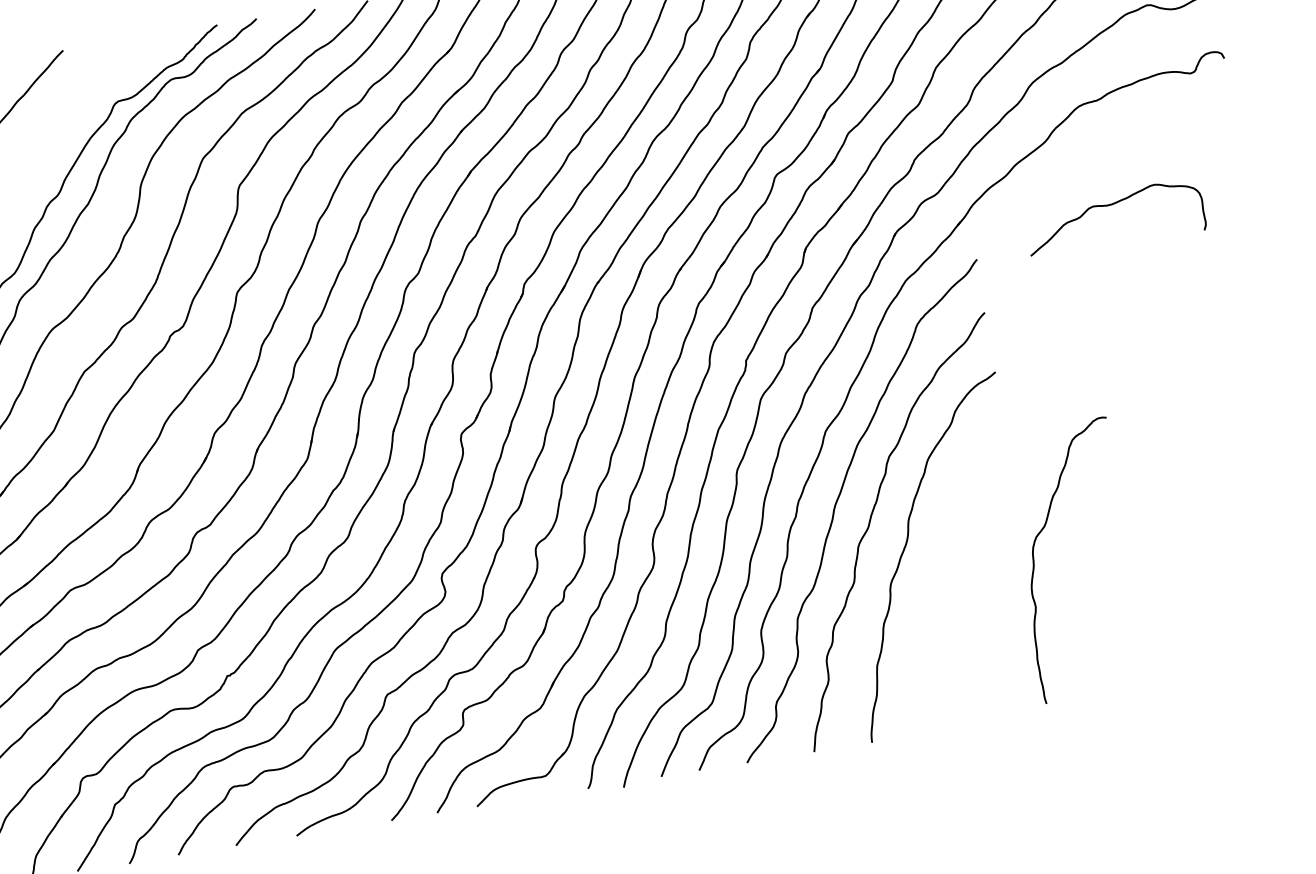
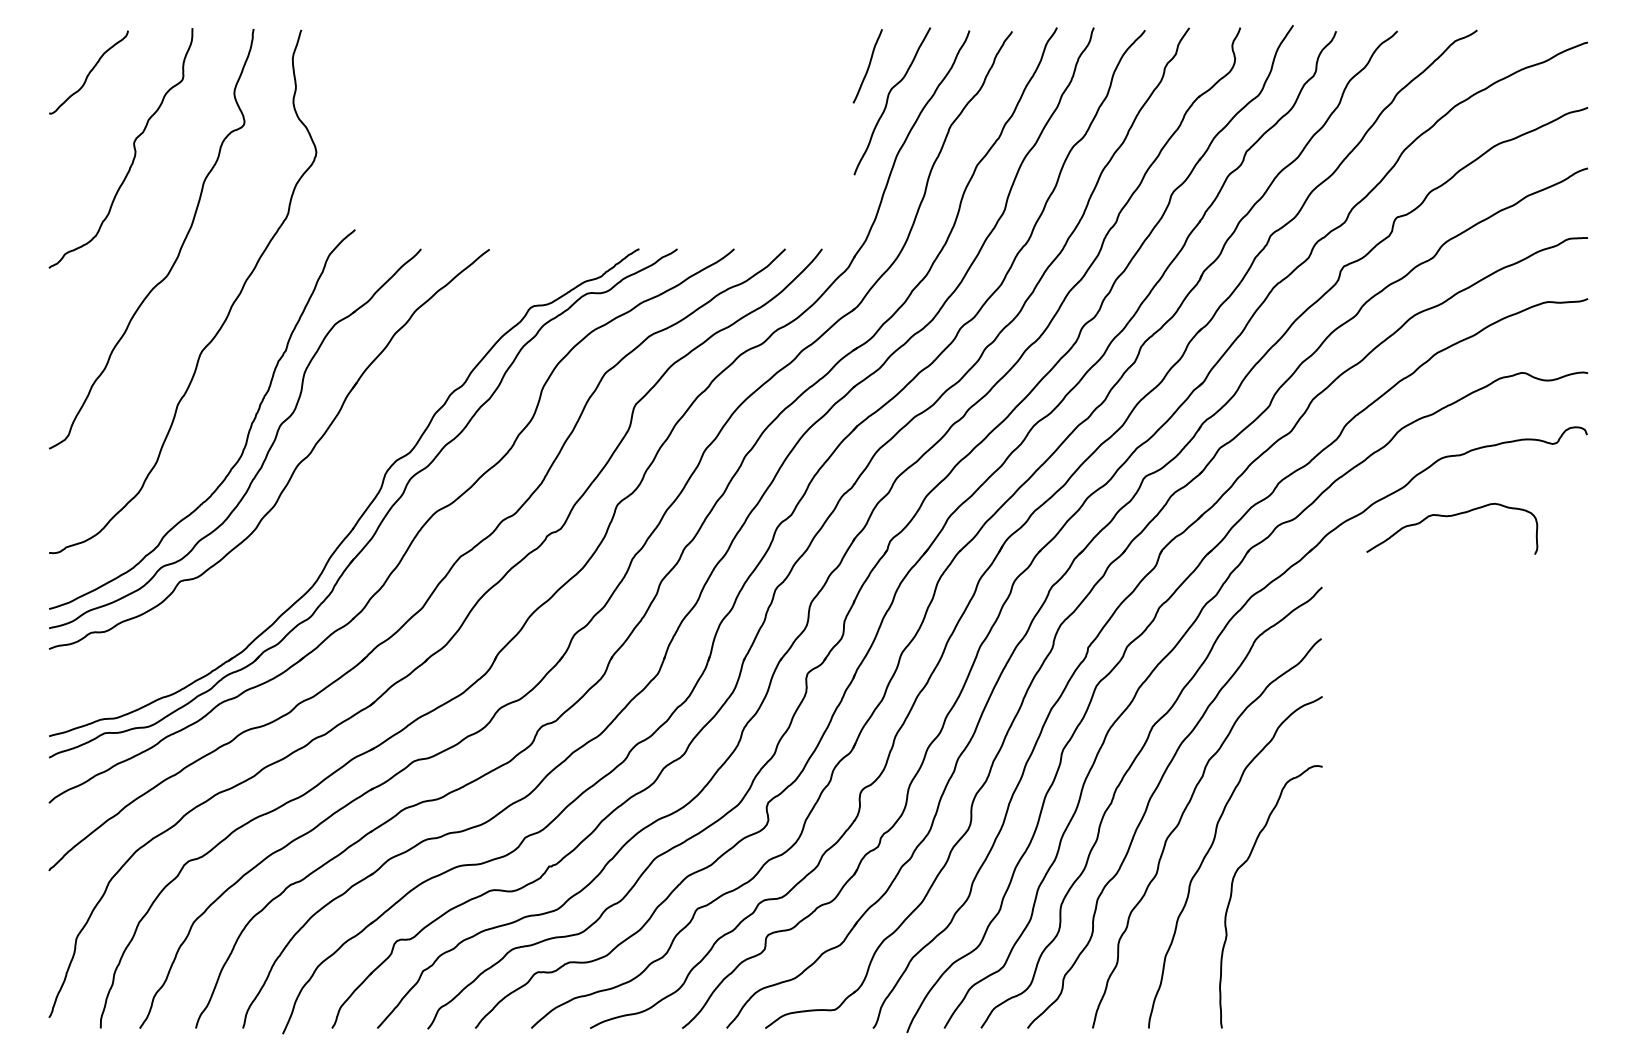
curve: (1113, 204) -> (1452, 516), moved
curve: (1035, 564) -> (1232, 894), moved

